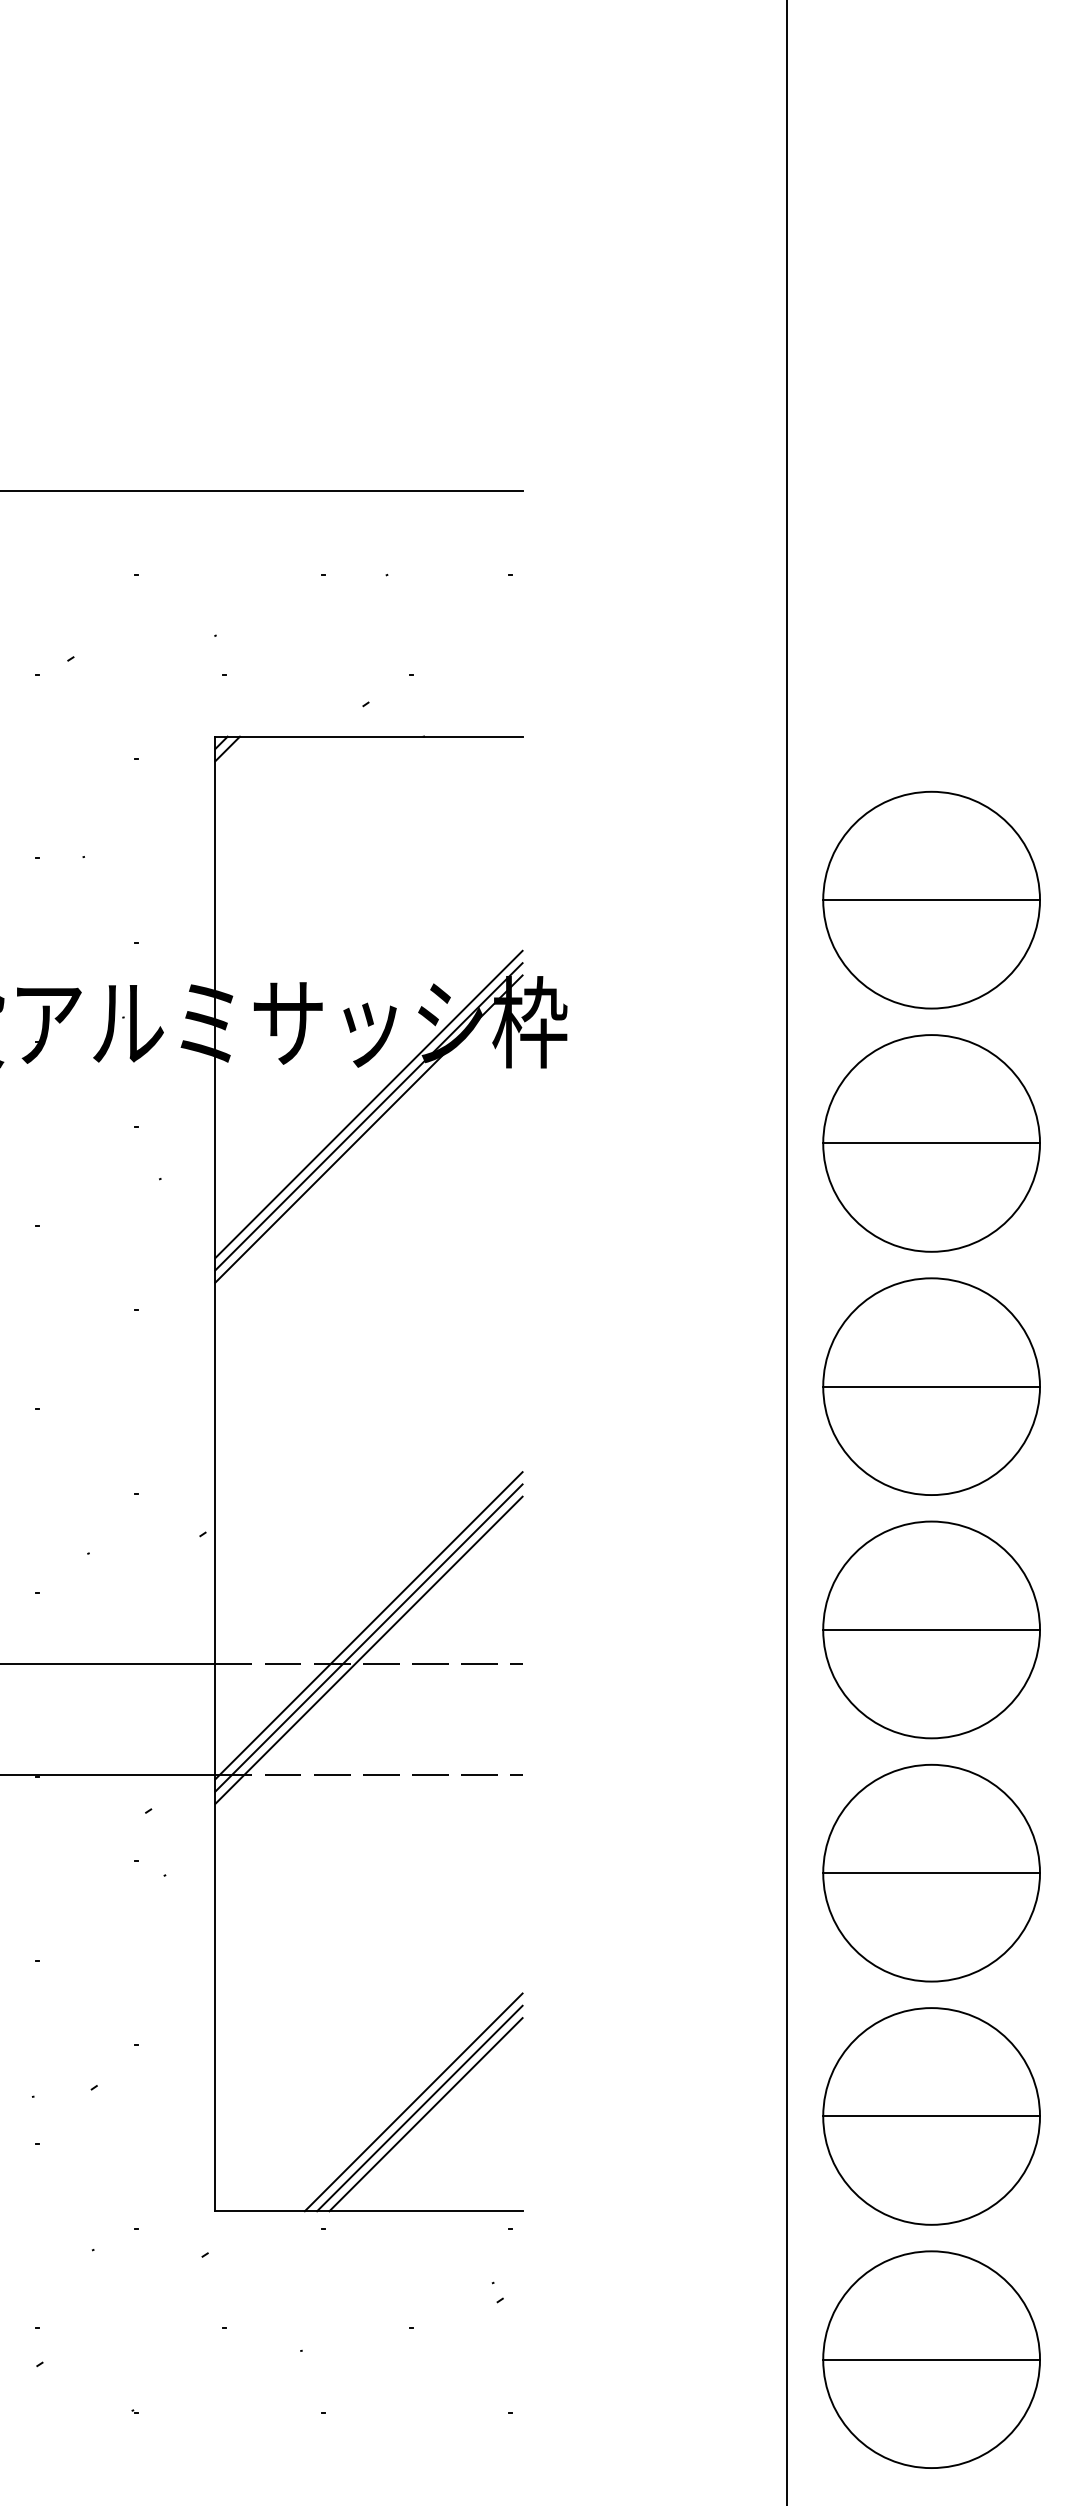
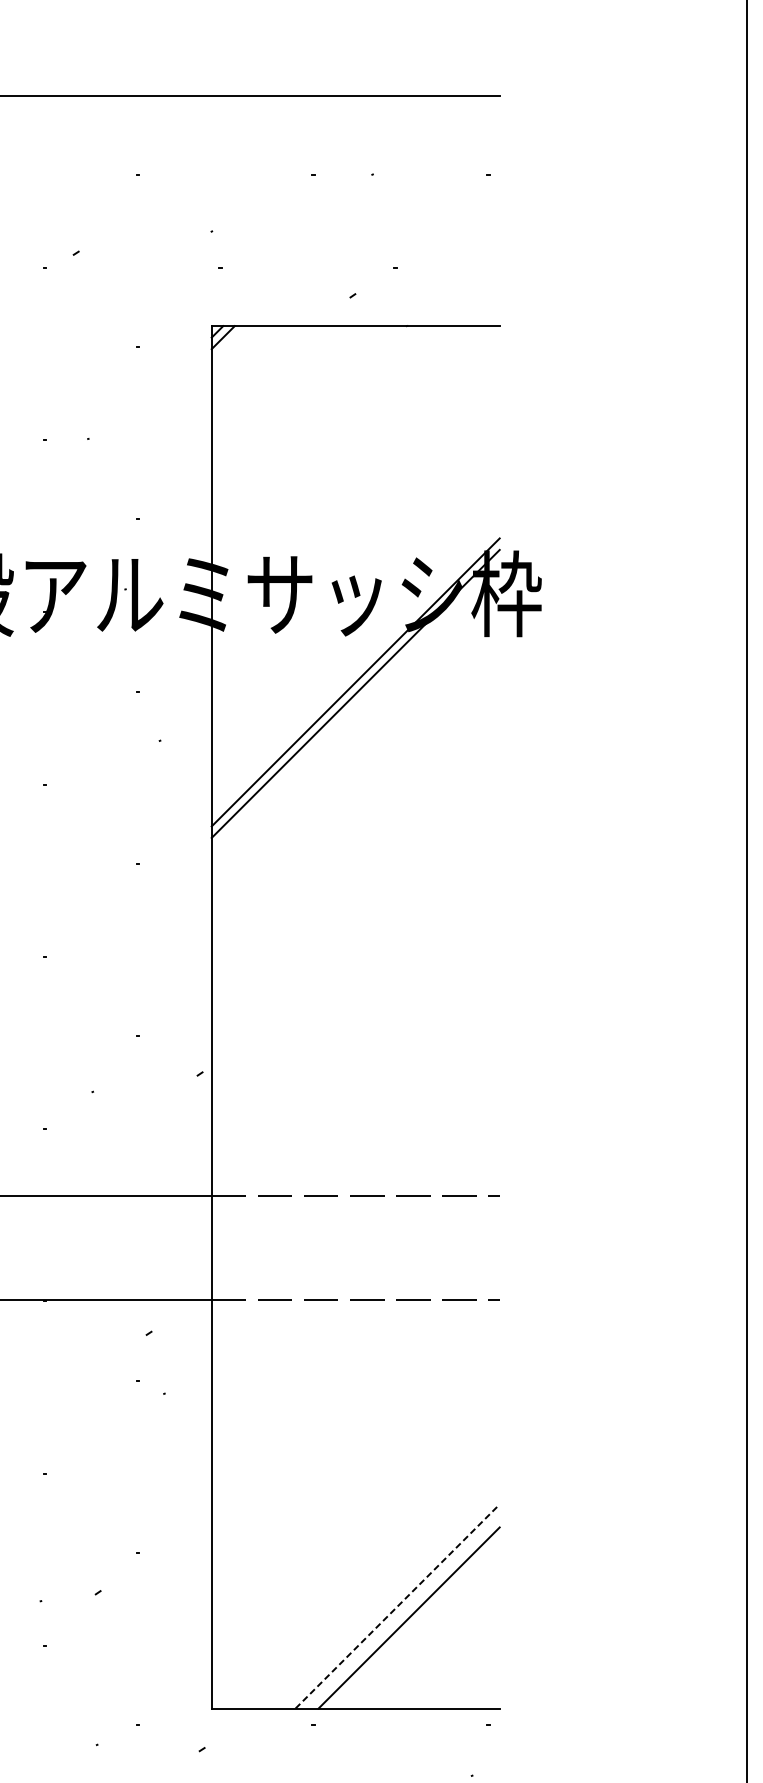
line: (368, 1104) -> (355, 670), removed
line: (368, 1625) -> (355, 1159), removed
line: (368, 1637) -> (355, 1170), removed
line: (368, 1649) -> (355, 1181), removed
line: (413, 2102) -> (397, 1606), solid -> dashed
line: (419, 2108) -> (403, 1612), removed

